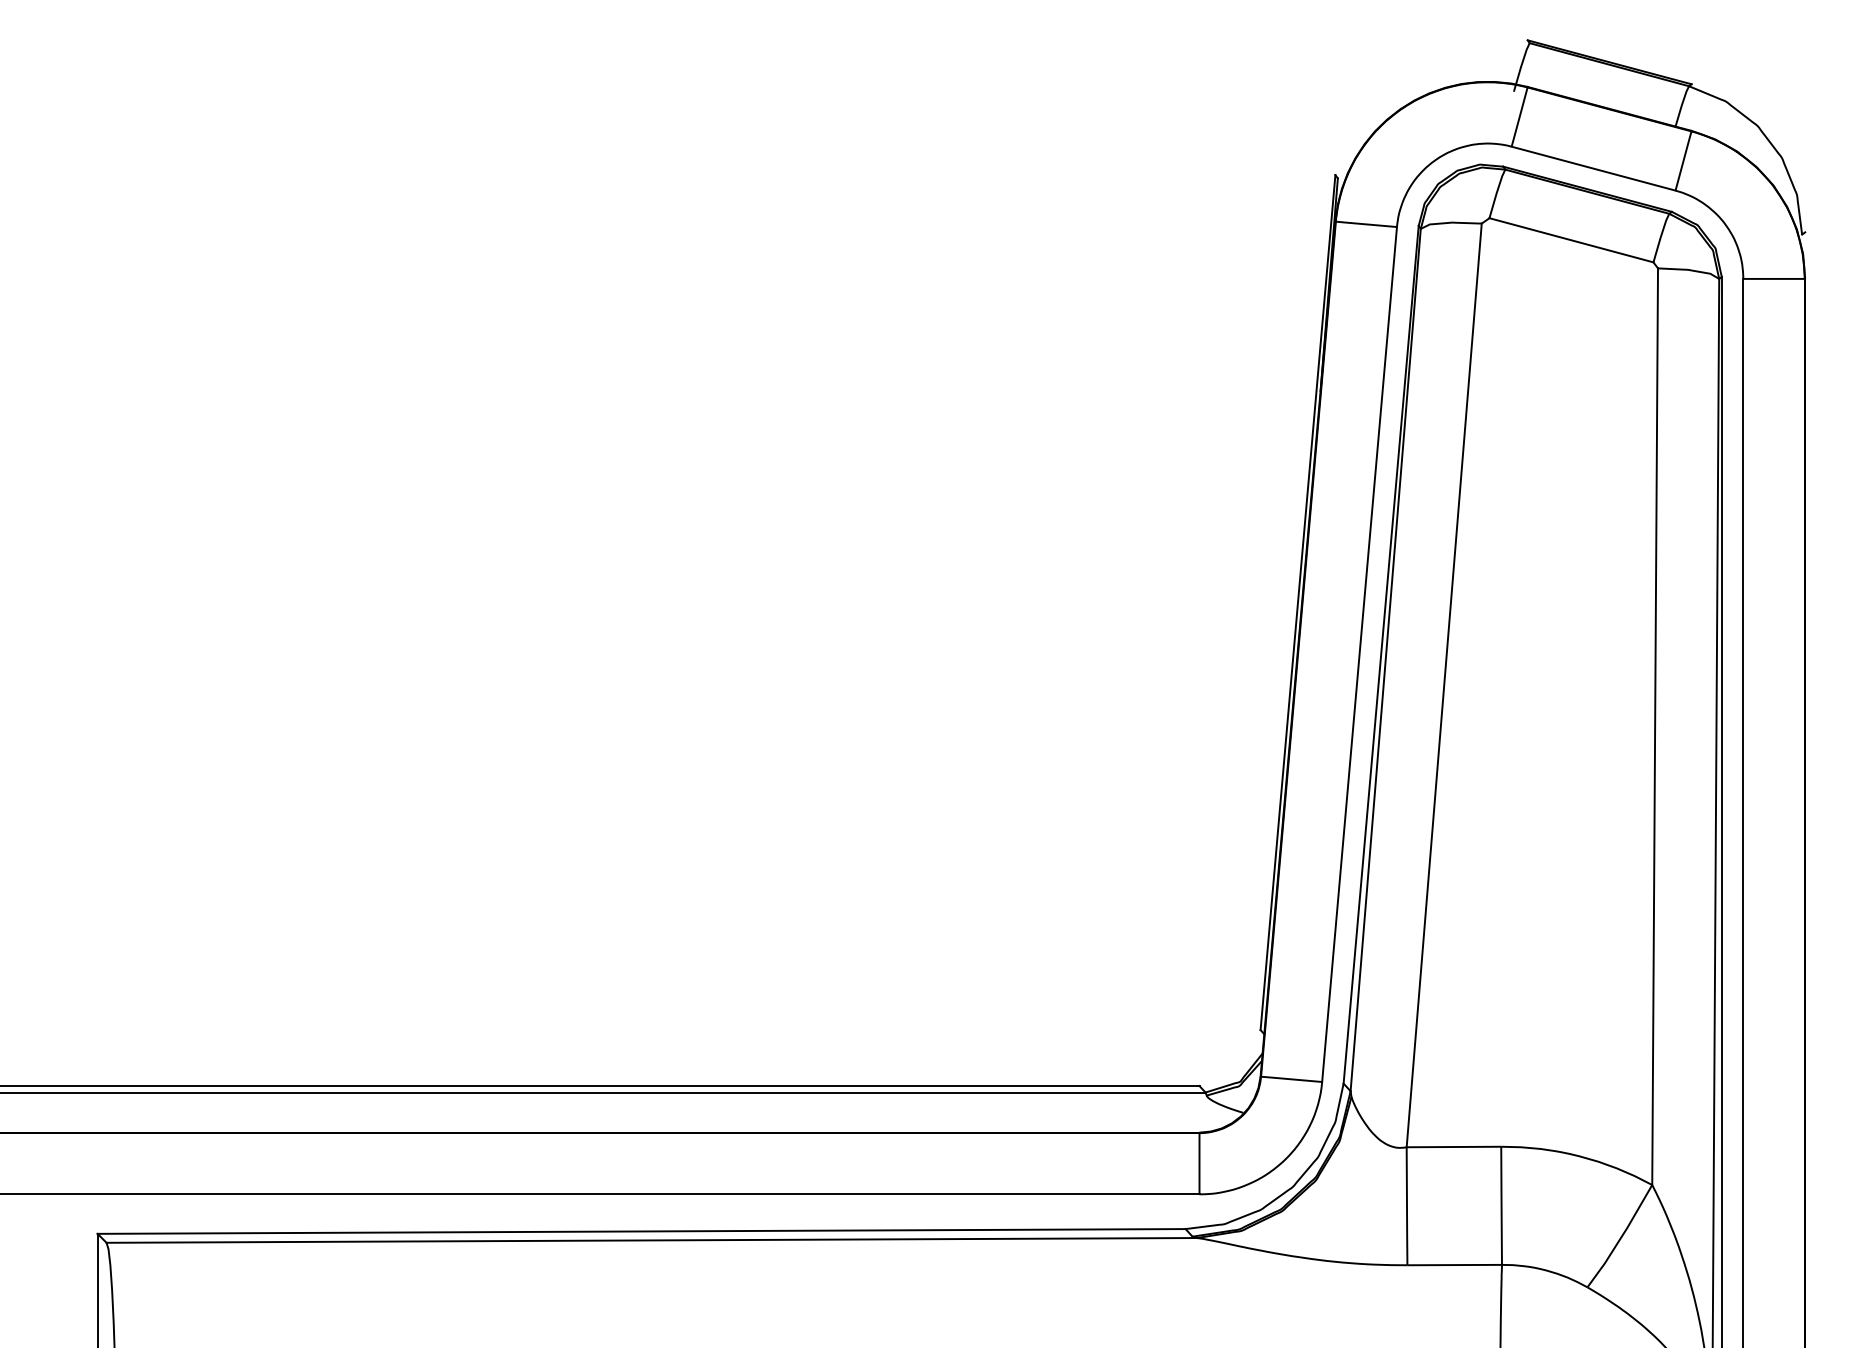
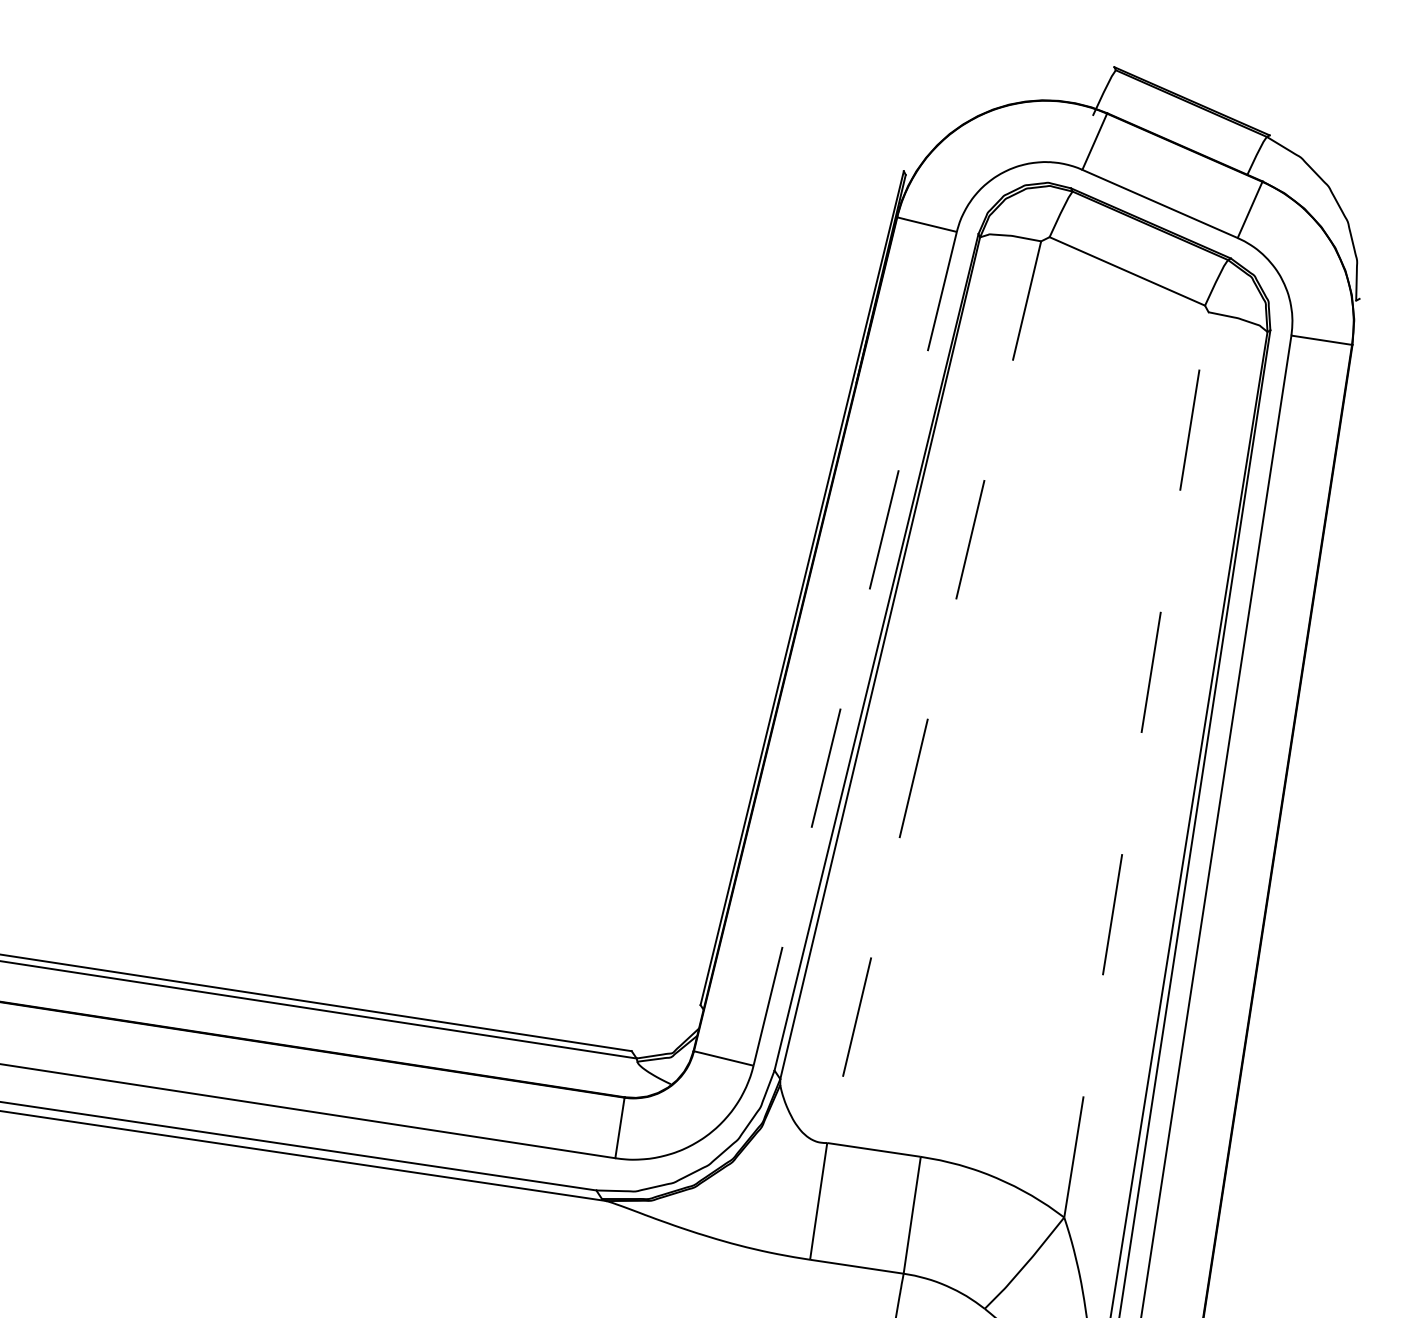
line: (1359, 655) -> (854, 649), solid -> dashed
line: (1444, 685) -> (934, 692), solid -> dashed
line: (1655, 726) -> (1136, 764), solid -> dashed

